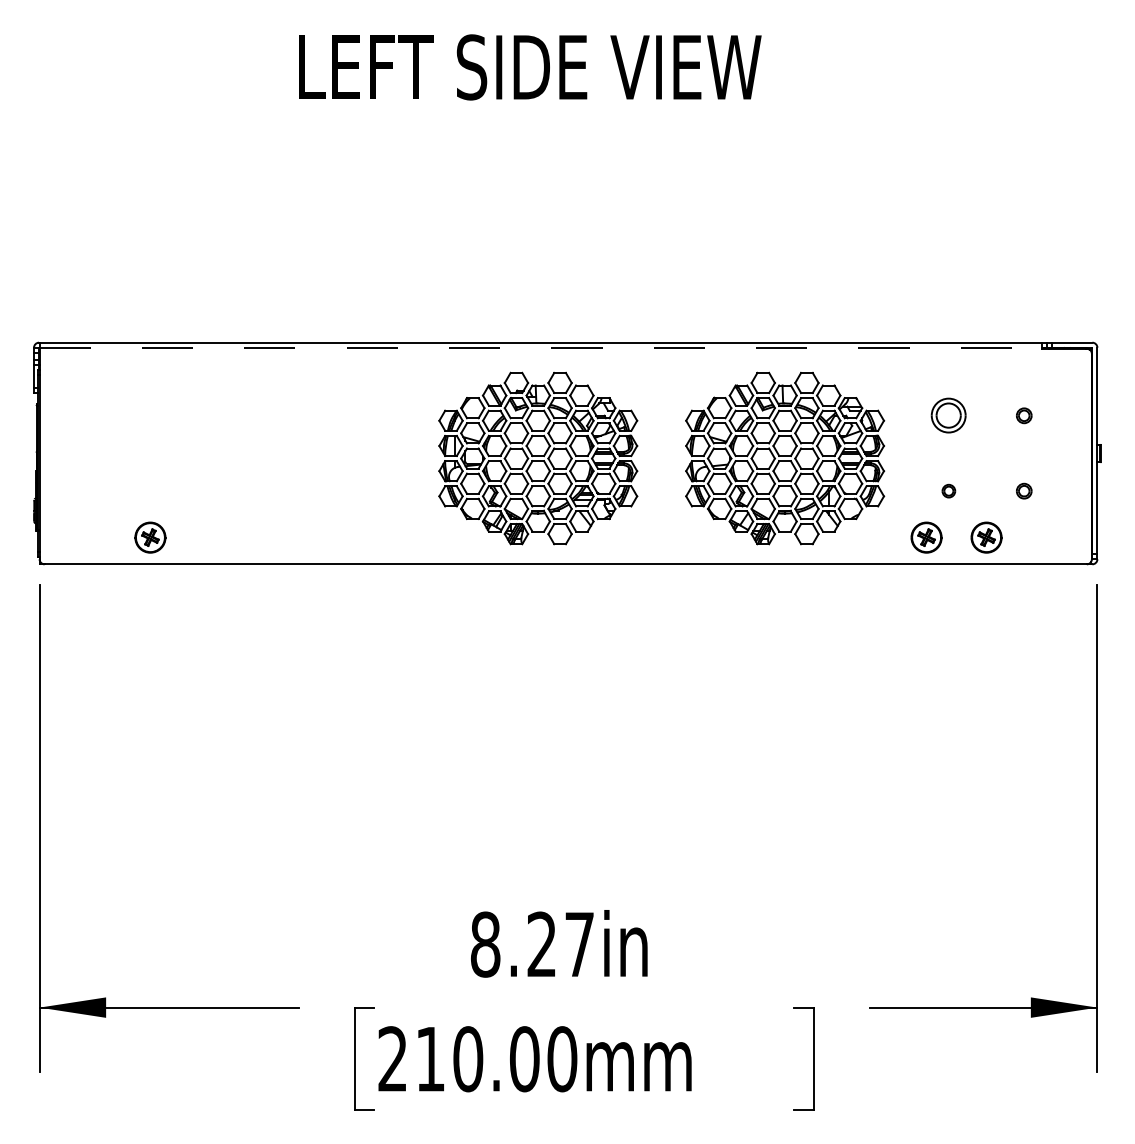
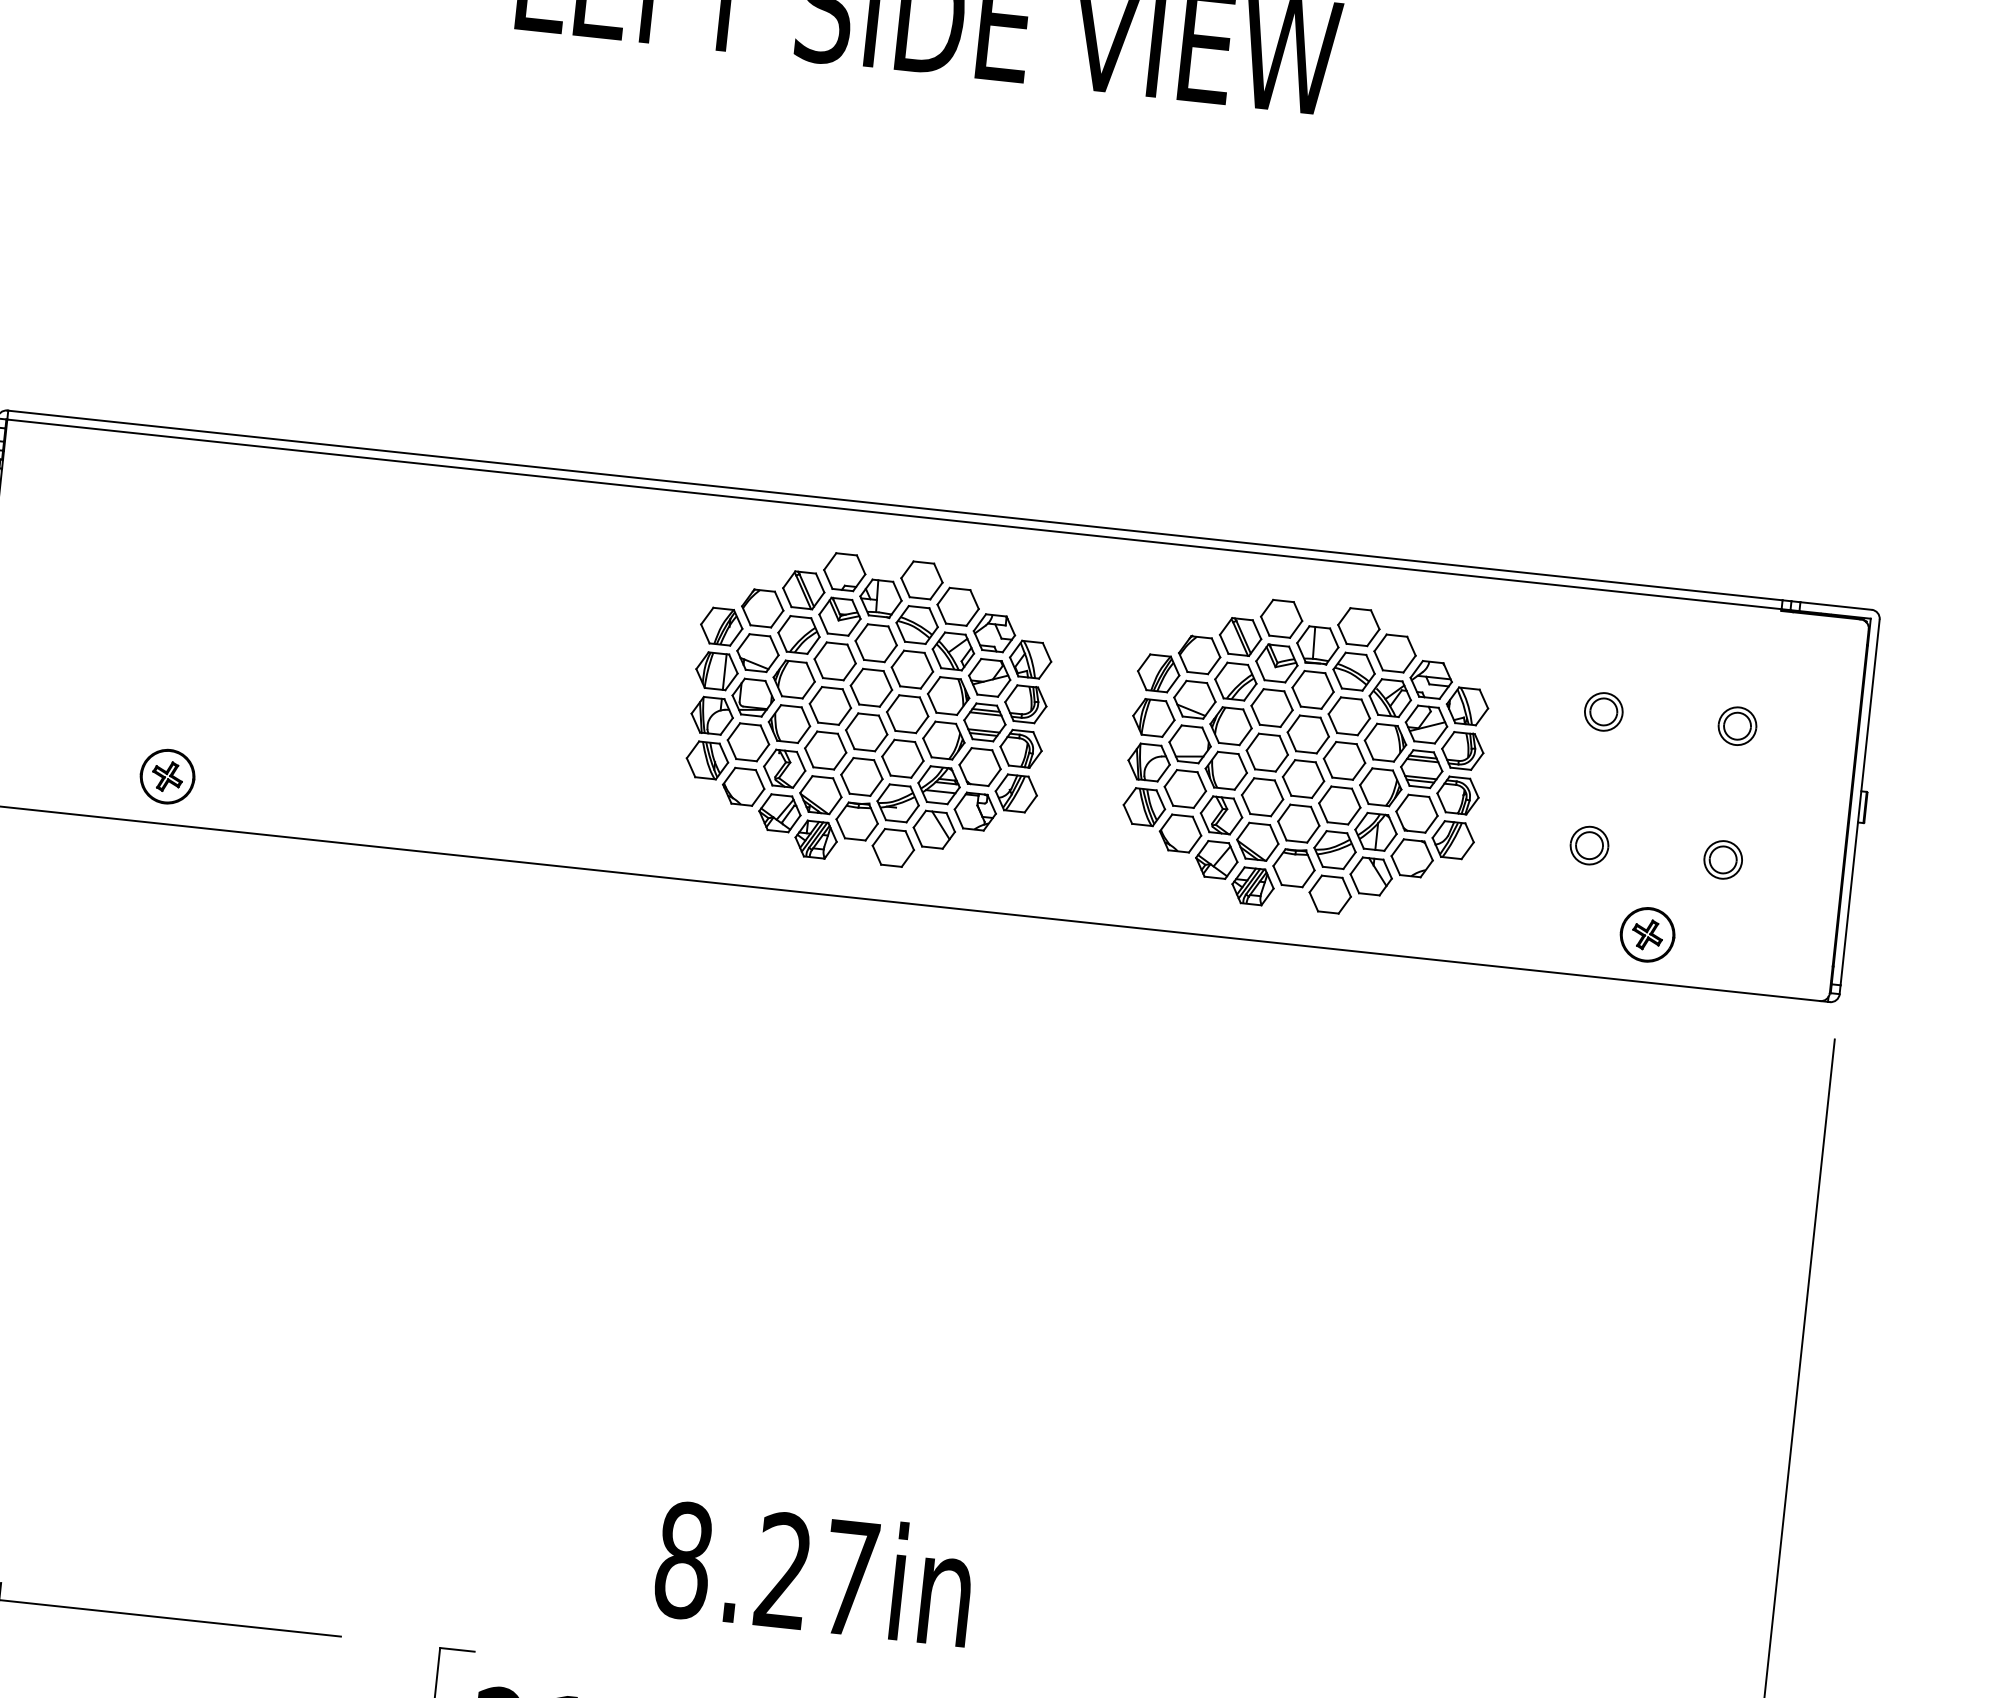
line: (541, 347) -> (895, 514), dashed -> solid
part: (948, 415) -> (1603, 711), size x0.62
part: (1023, 415) -> (1736, 725), size x1.43
part: (948, 490) -> (1589, 844), size x1.67
part: (1023, 490) -> (1721, 858), size x1.43
part: (926, 537) -> (1541, 923), removed

